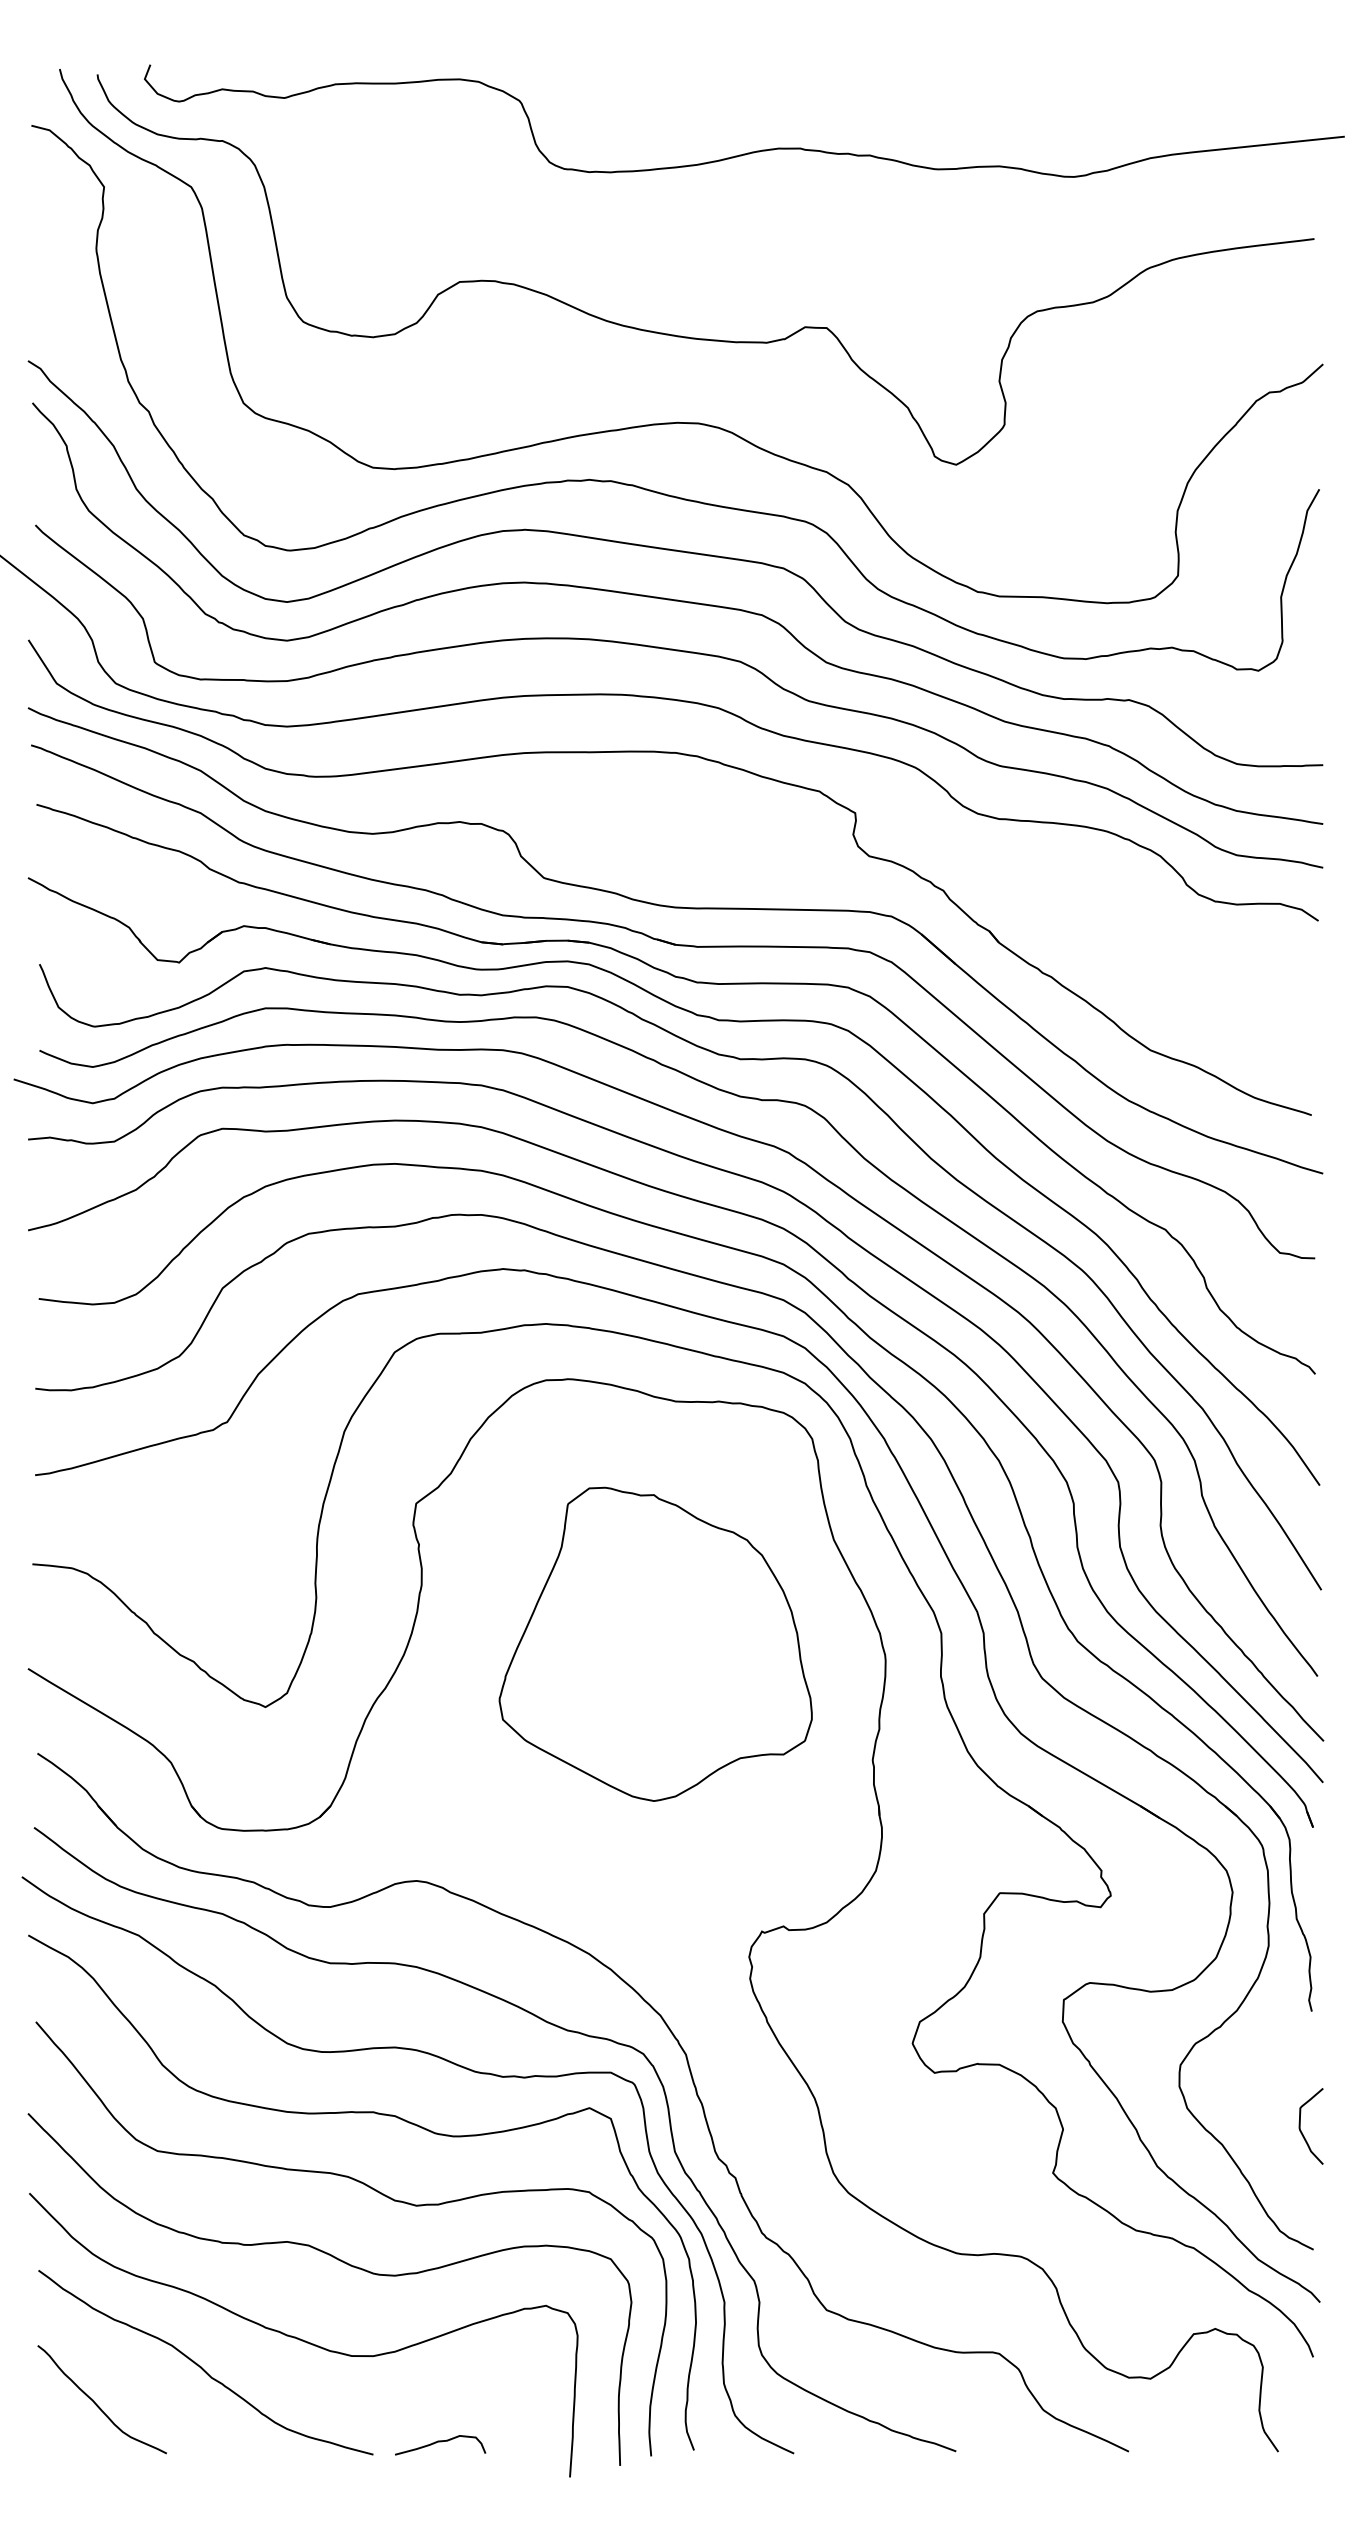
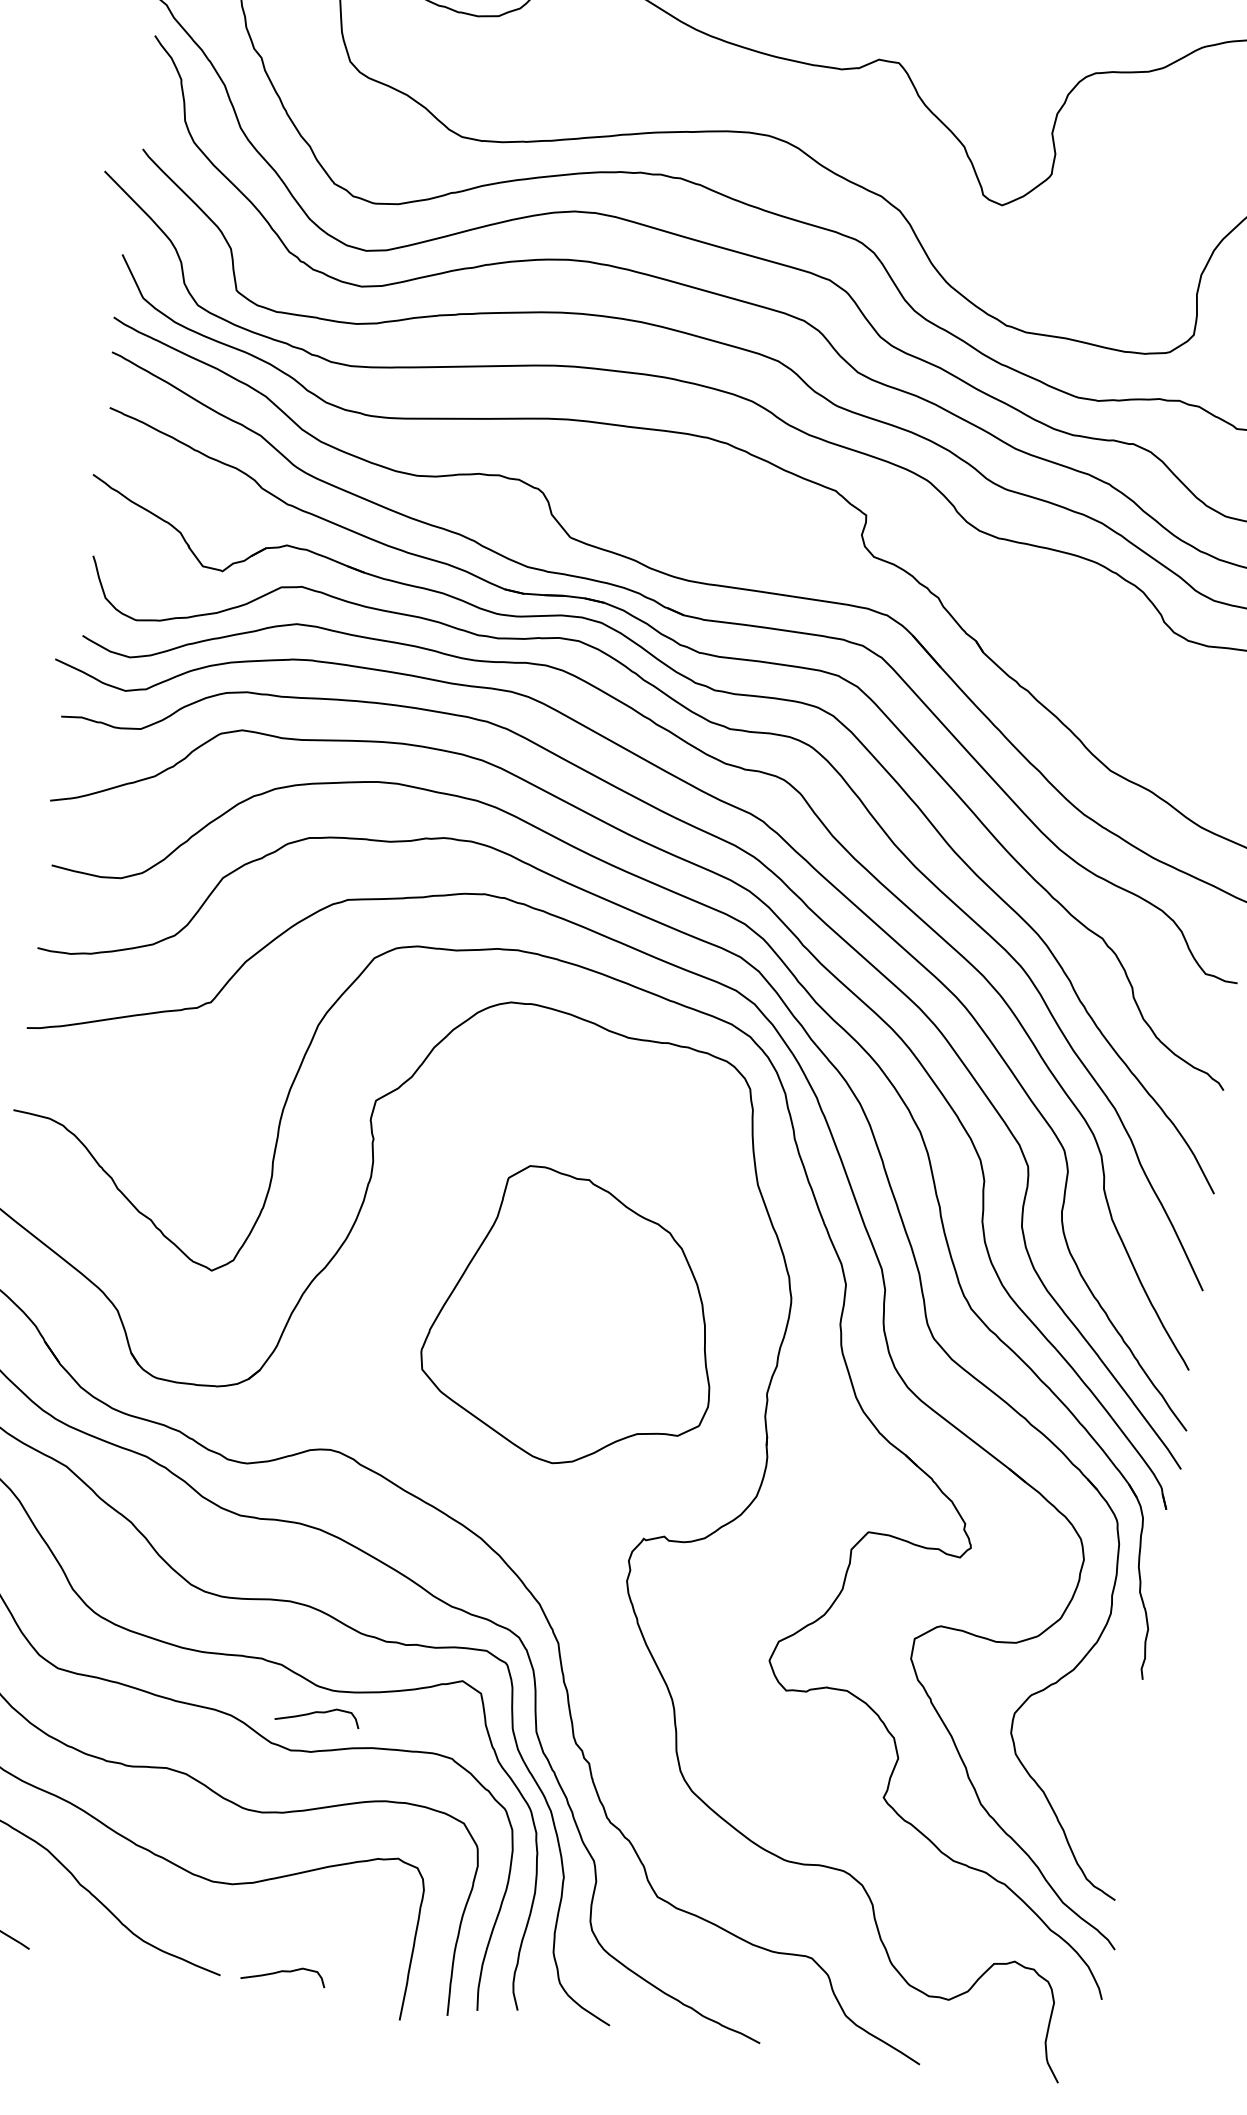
part: (655, 1643) -> (572, 1317), moved
curve: (1301, 2130) -> (1118, 1788), removed
curve: (440, 2162) -> (318, 1713), added

